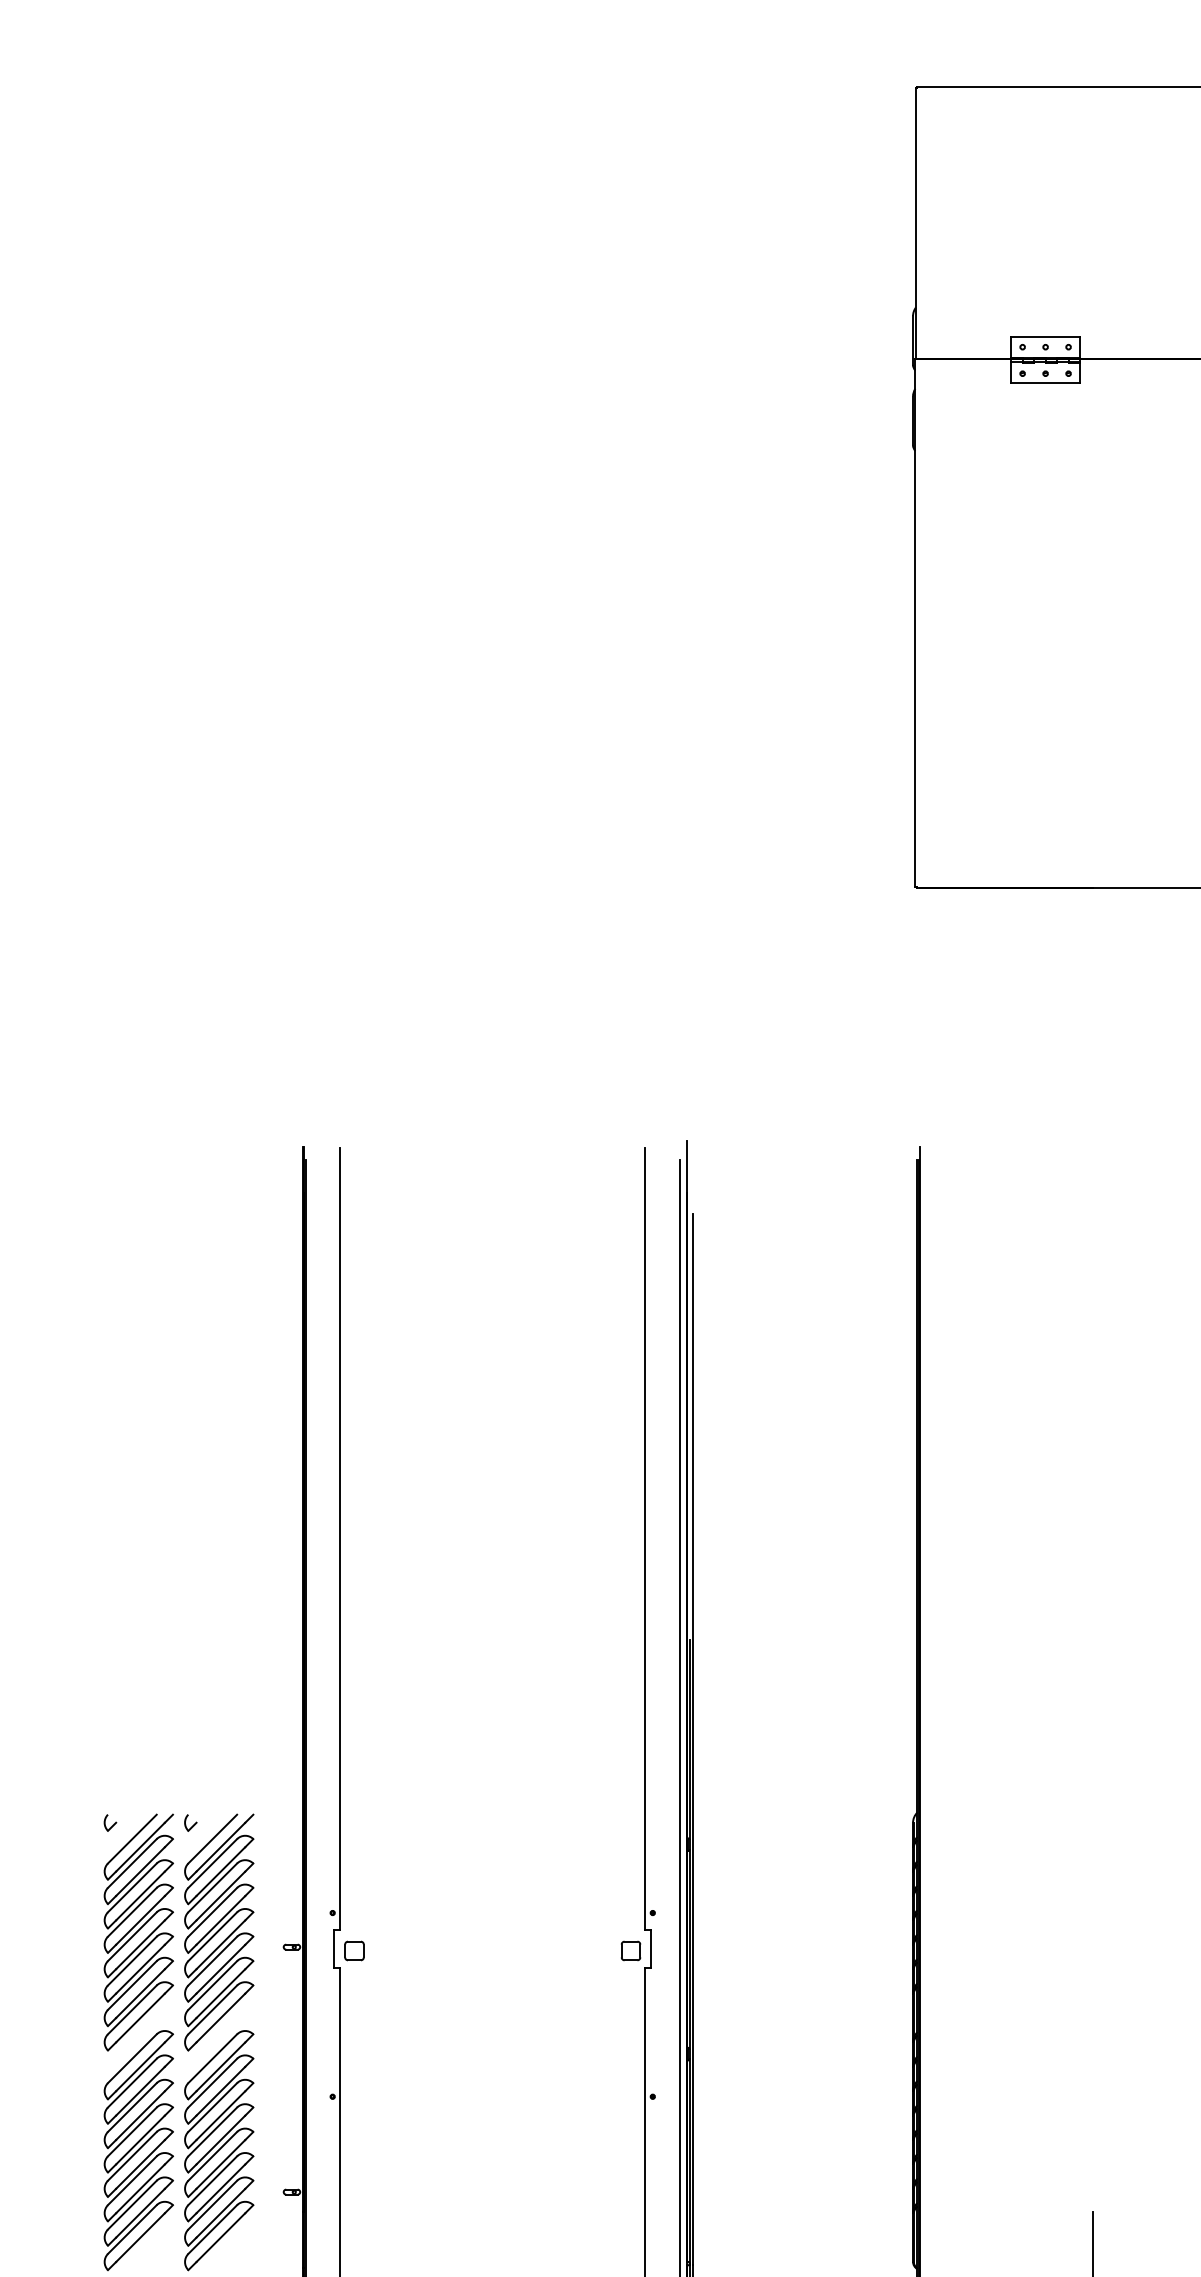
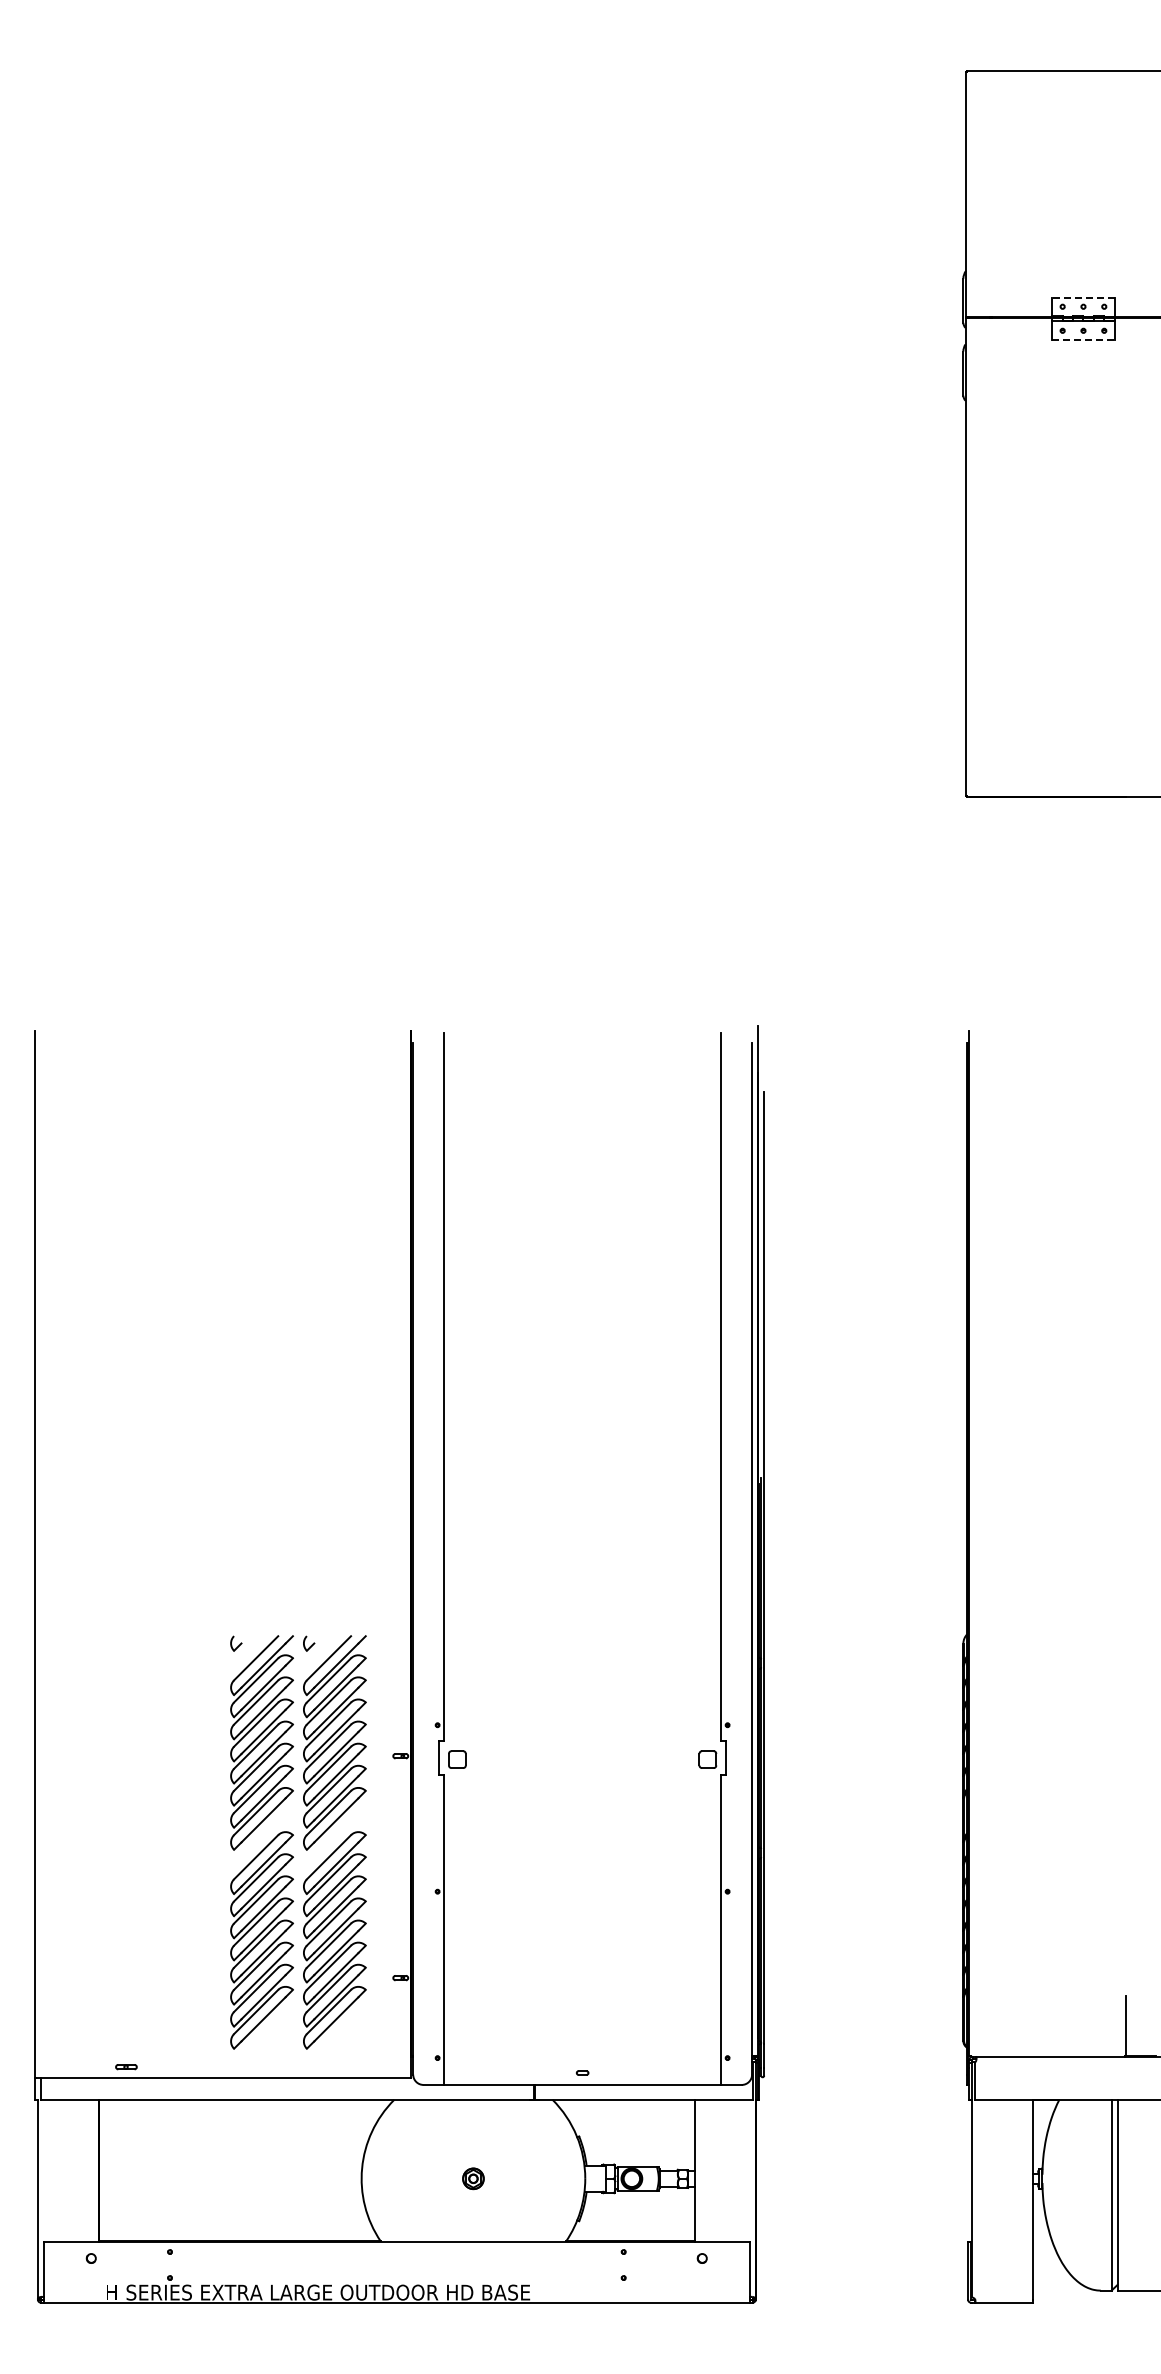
line: (1044, 338) -> (1082, 298), solid -> dashed
line: (1045, 383) -> (1083, 339), solid -> dashed

